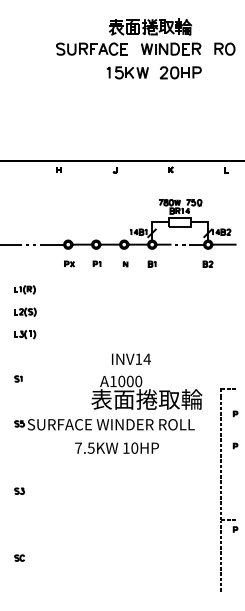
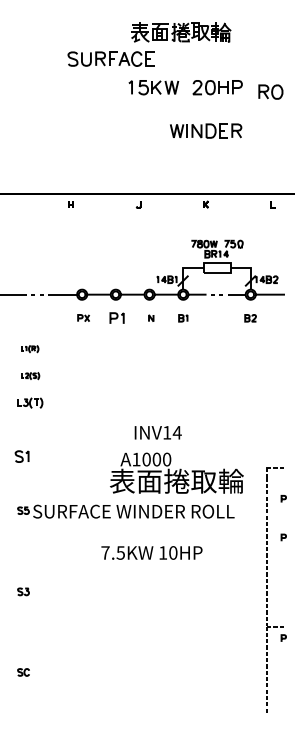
part: (171, 48) -> (206, 130), moved
part: (224, 48) -> (270, 91), moved
part: (96, 263) -> (116, 317), size x1.6
part: (24, 289) -> (29, 348), size x0.7
part: (25, 311) -> (30, 375), size x0.7
part: (17, 378) -> (21, 456), size x1.6
text: (116, 447) -> (151, 552), moved

